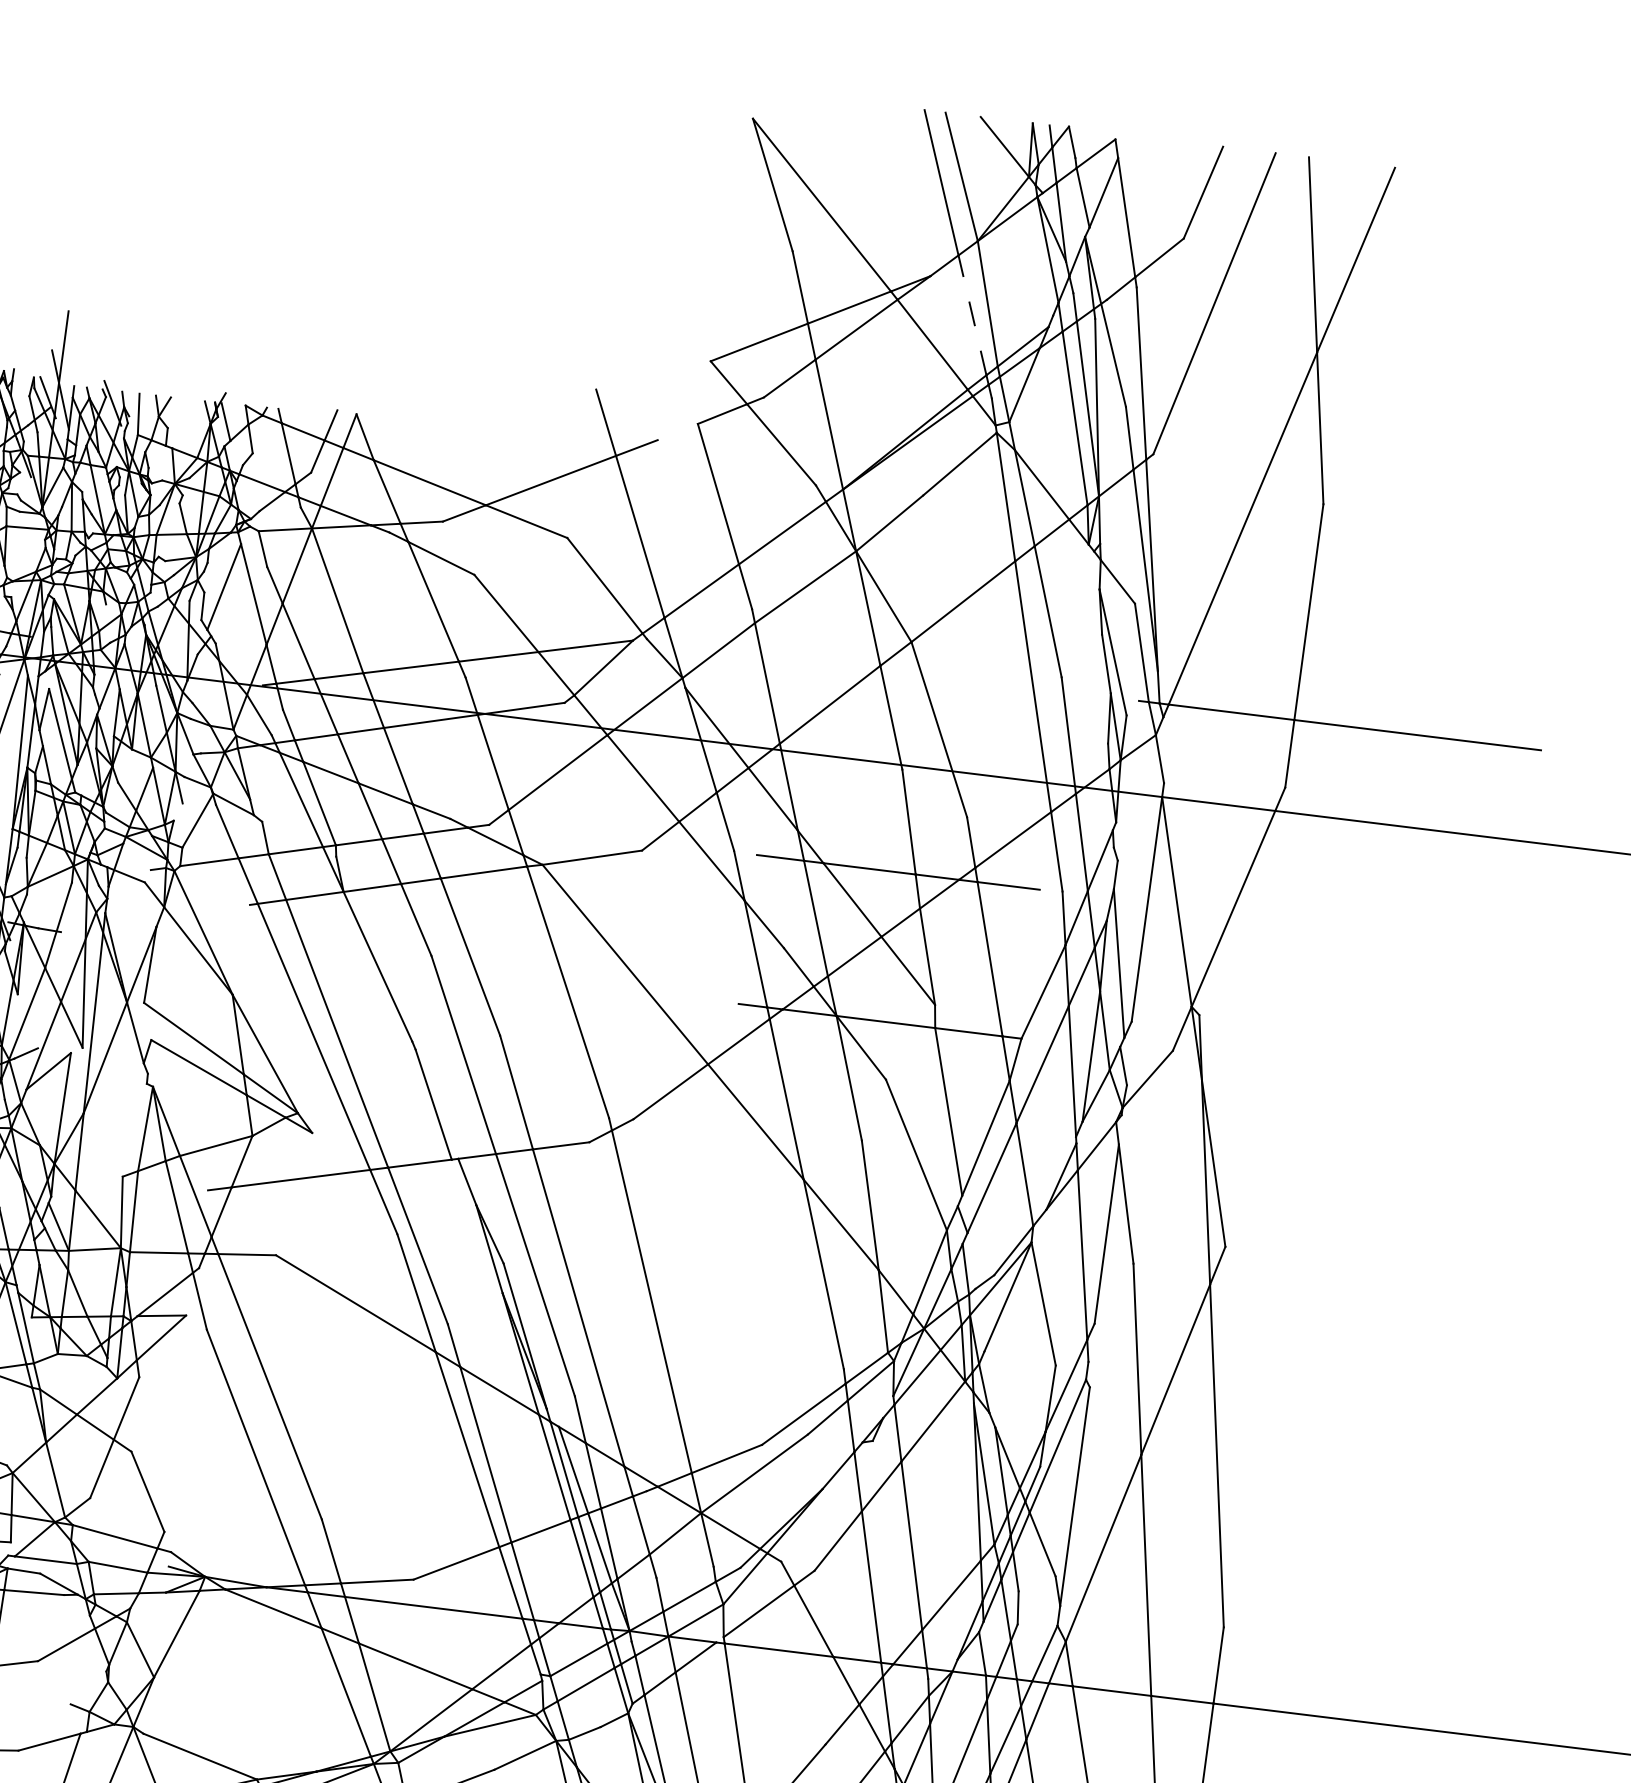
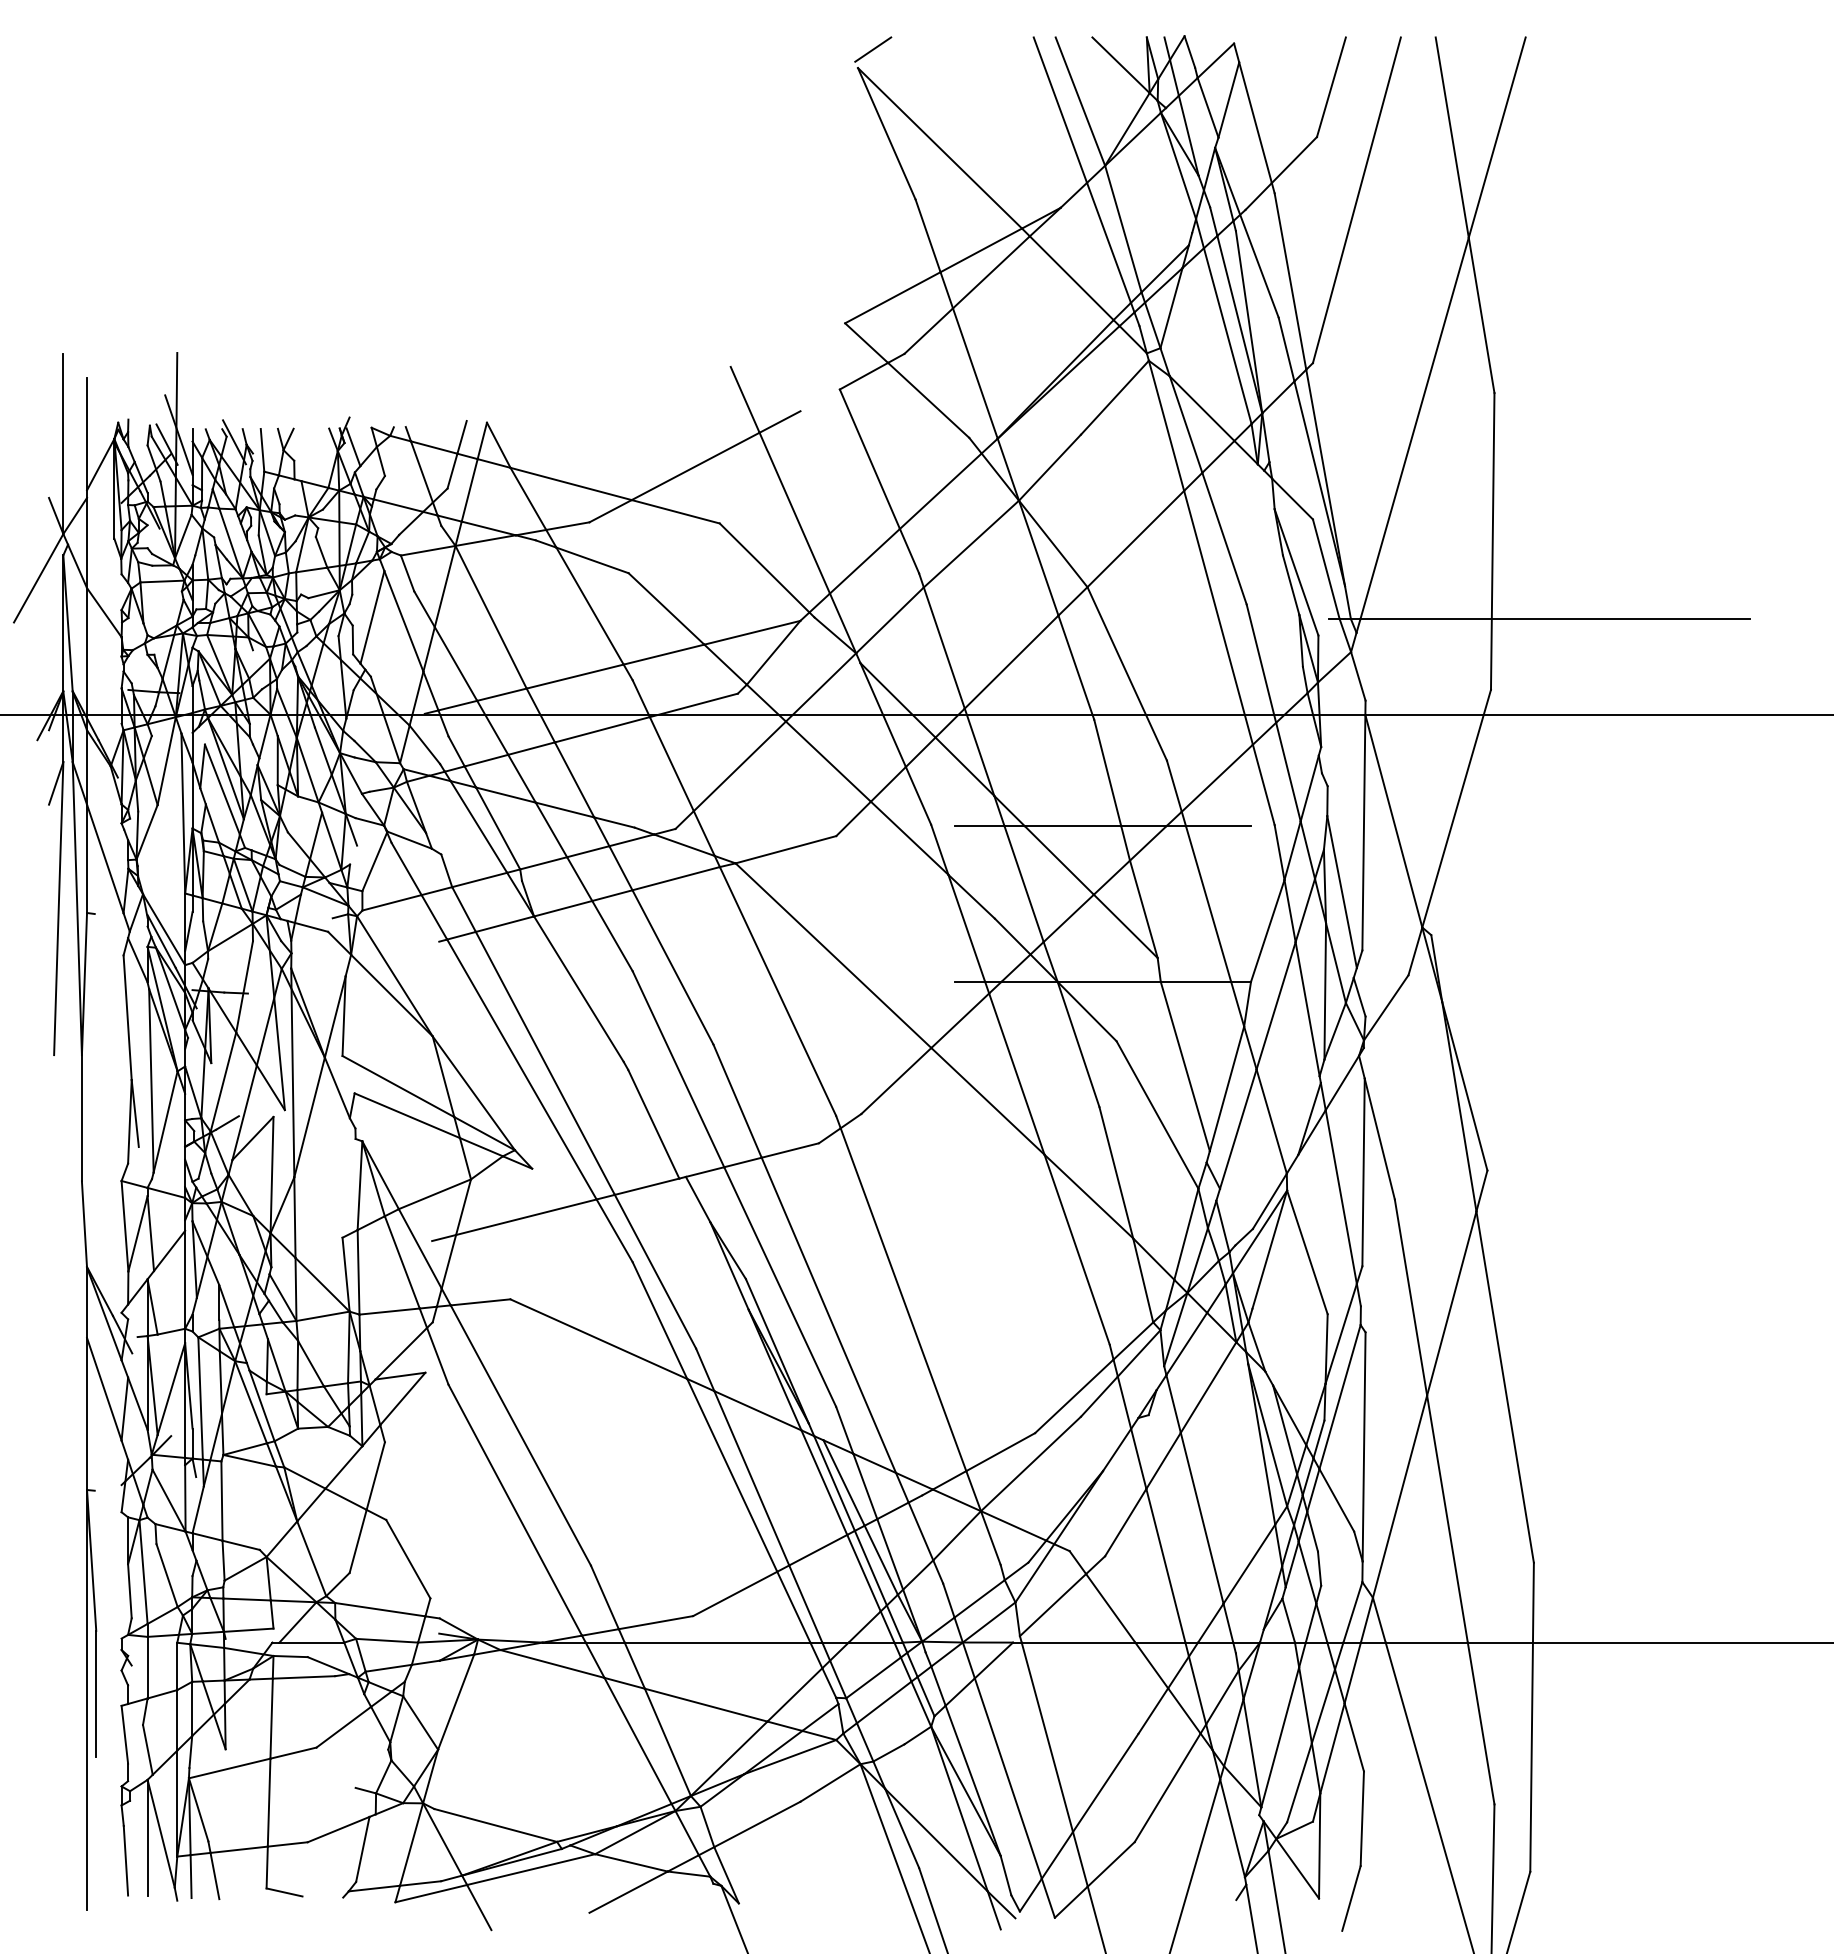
line: (769, 102) -> (873, 49), added
line: (972, 315) -> (1109, 242), dashed -> solid

